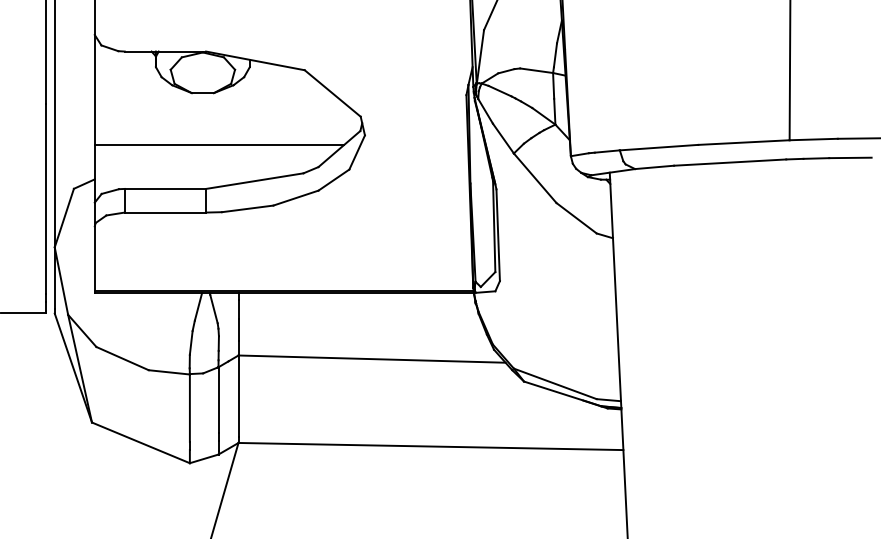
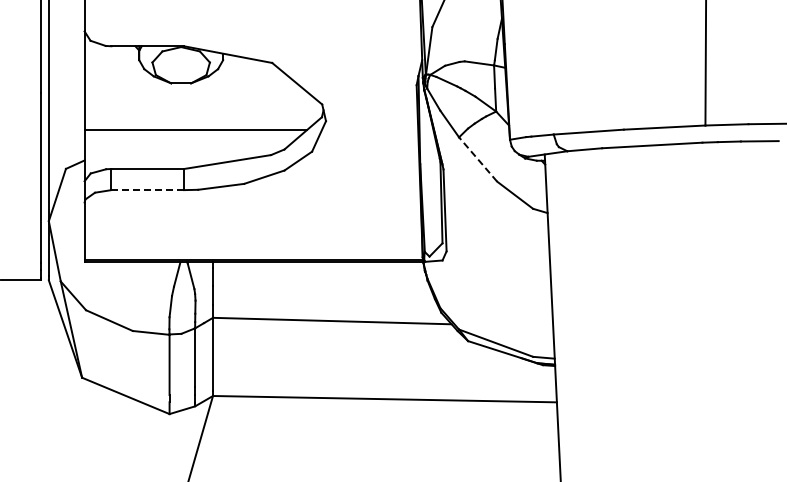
line: (534, 178) -> (477, 159), solid -> dashed
line: (166, 212) -> (148, 190), solid -> dashed

